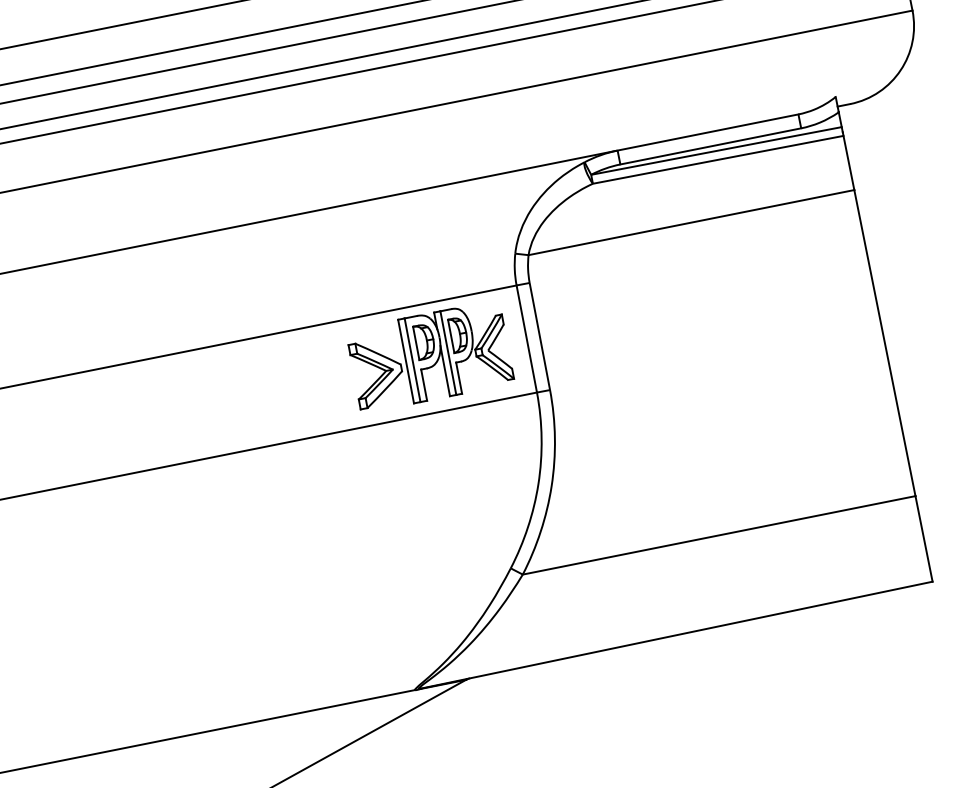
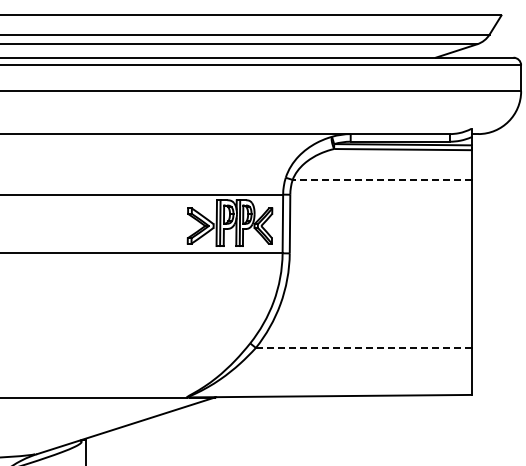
line: (690, 222) -> (381, 179), solid -> dashed
line: (718, 534) -> (363, 347), solid -> dashed

